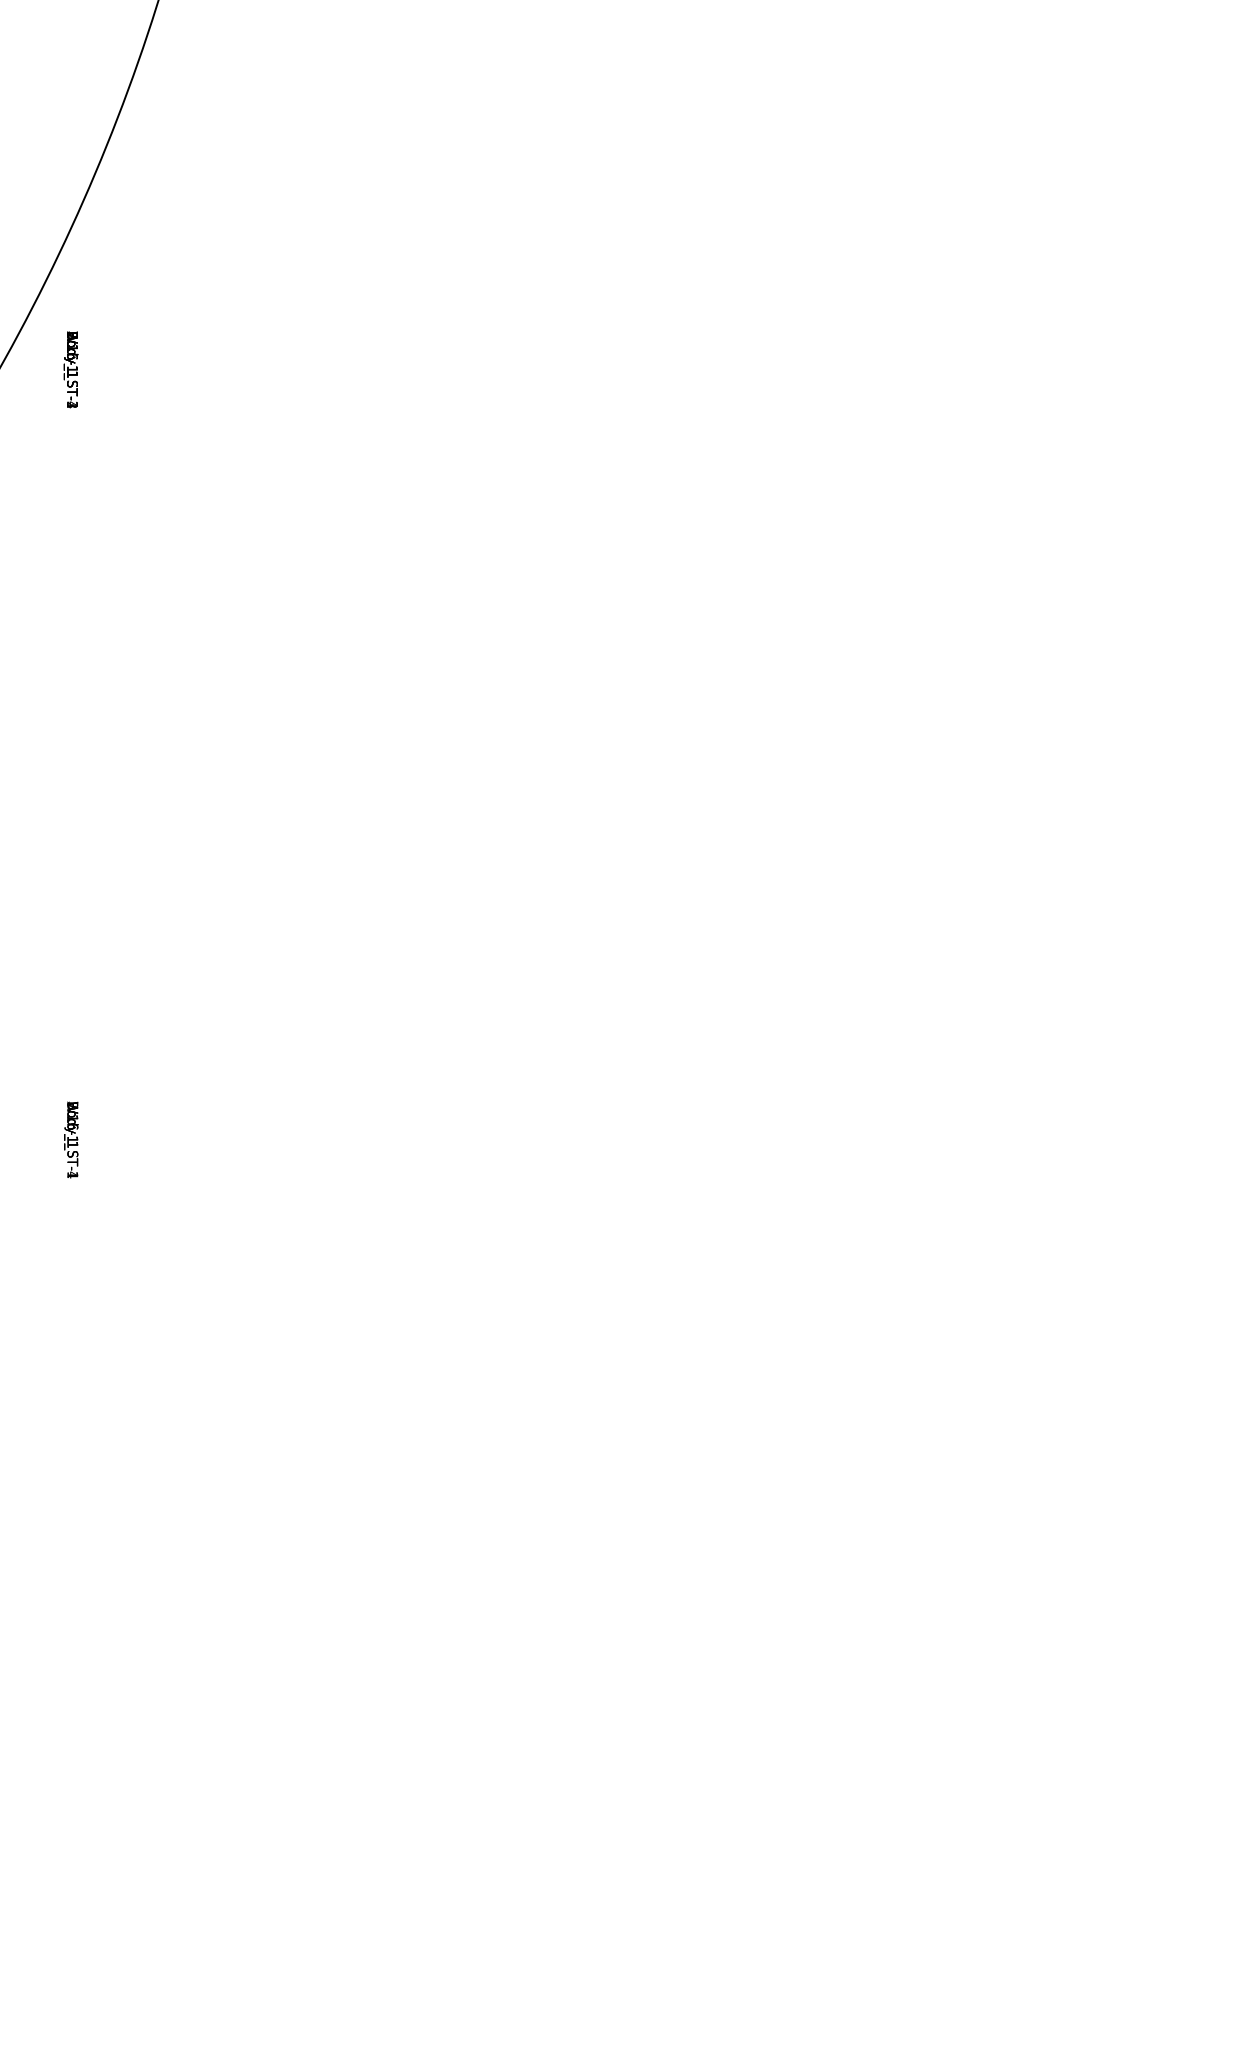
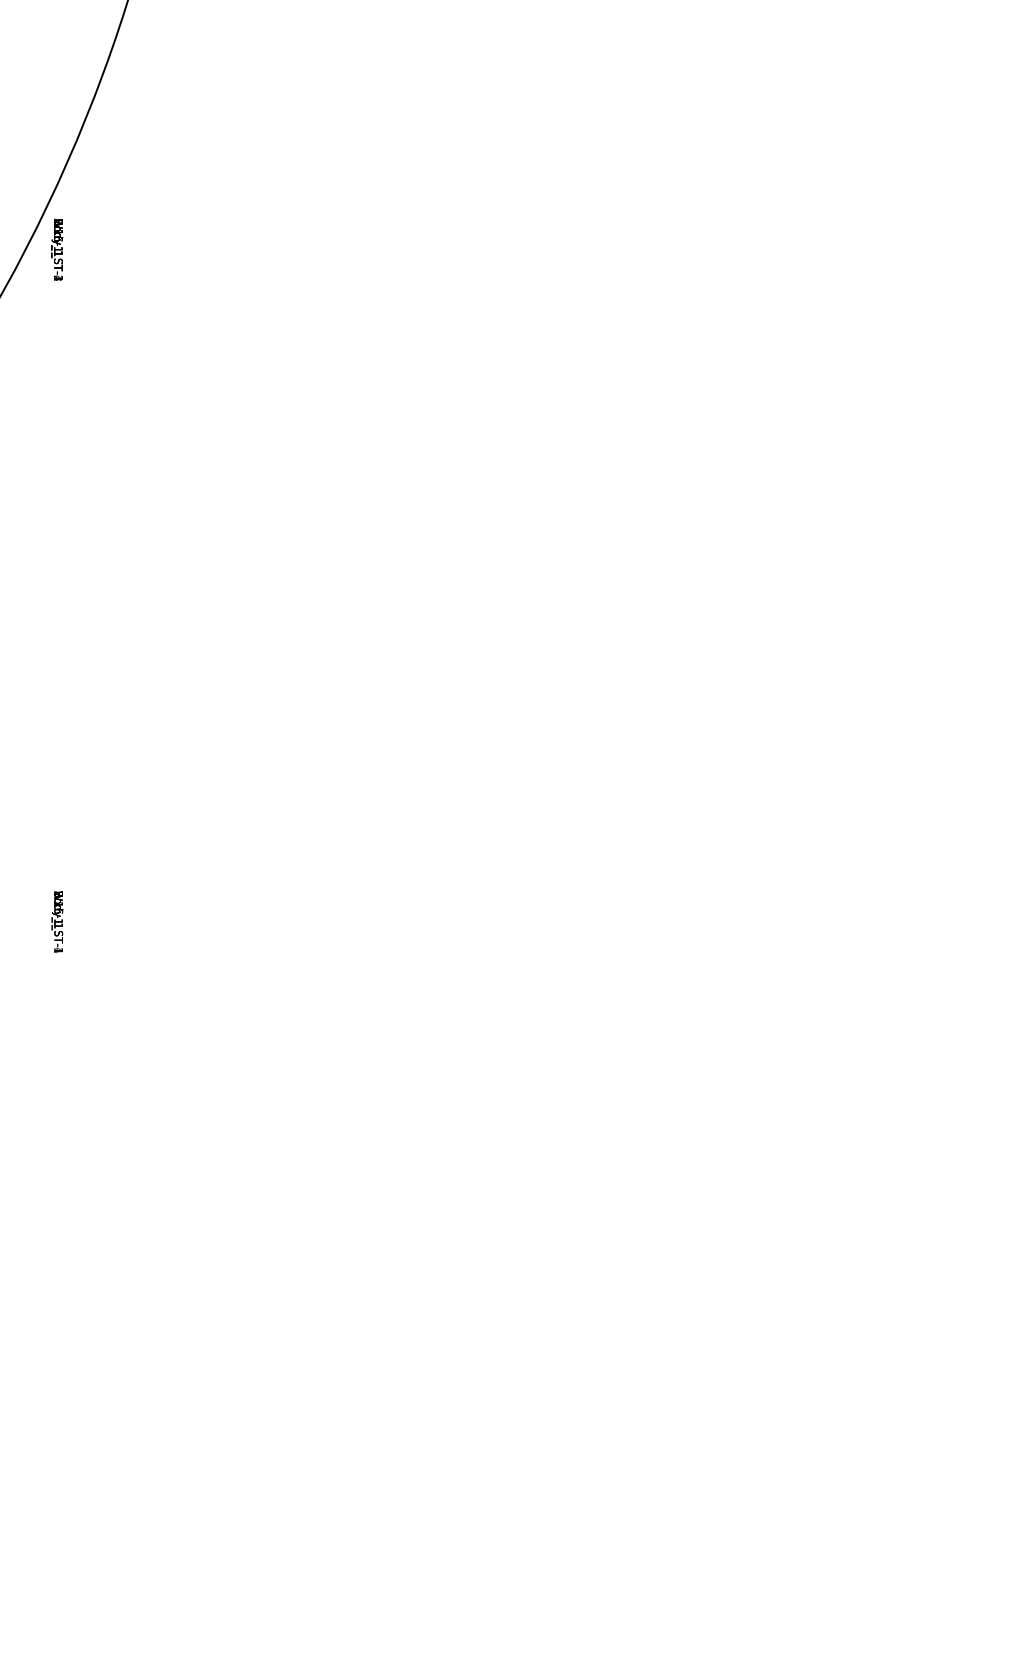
part: (70, 369) -> (56, 249), moved

